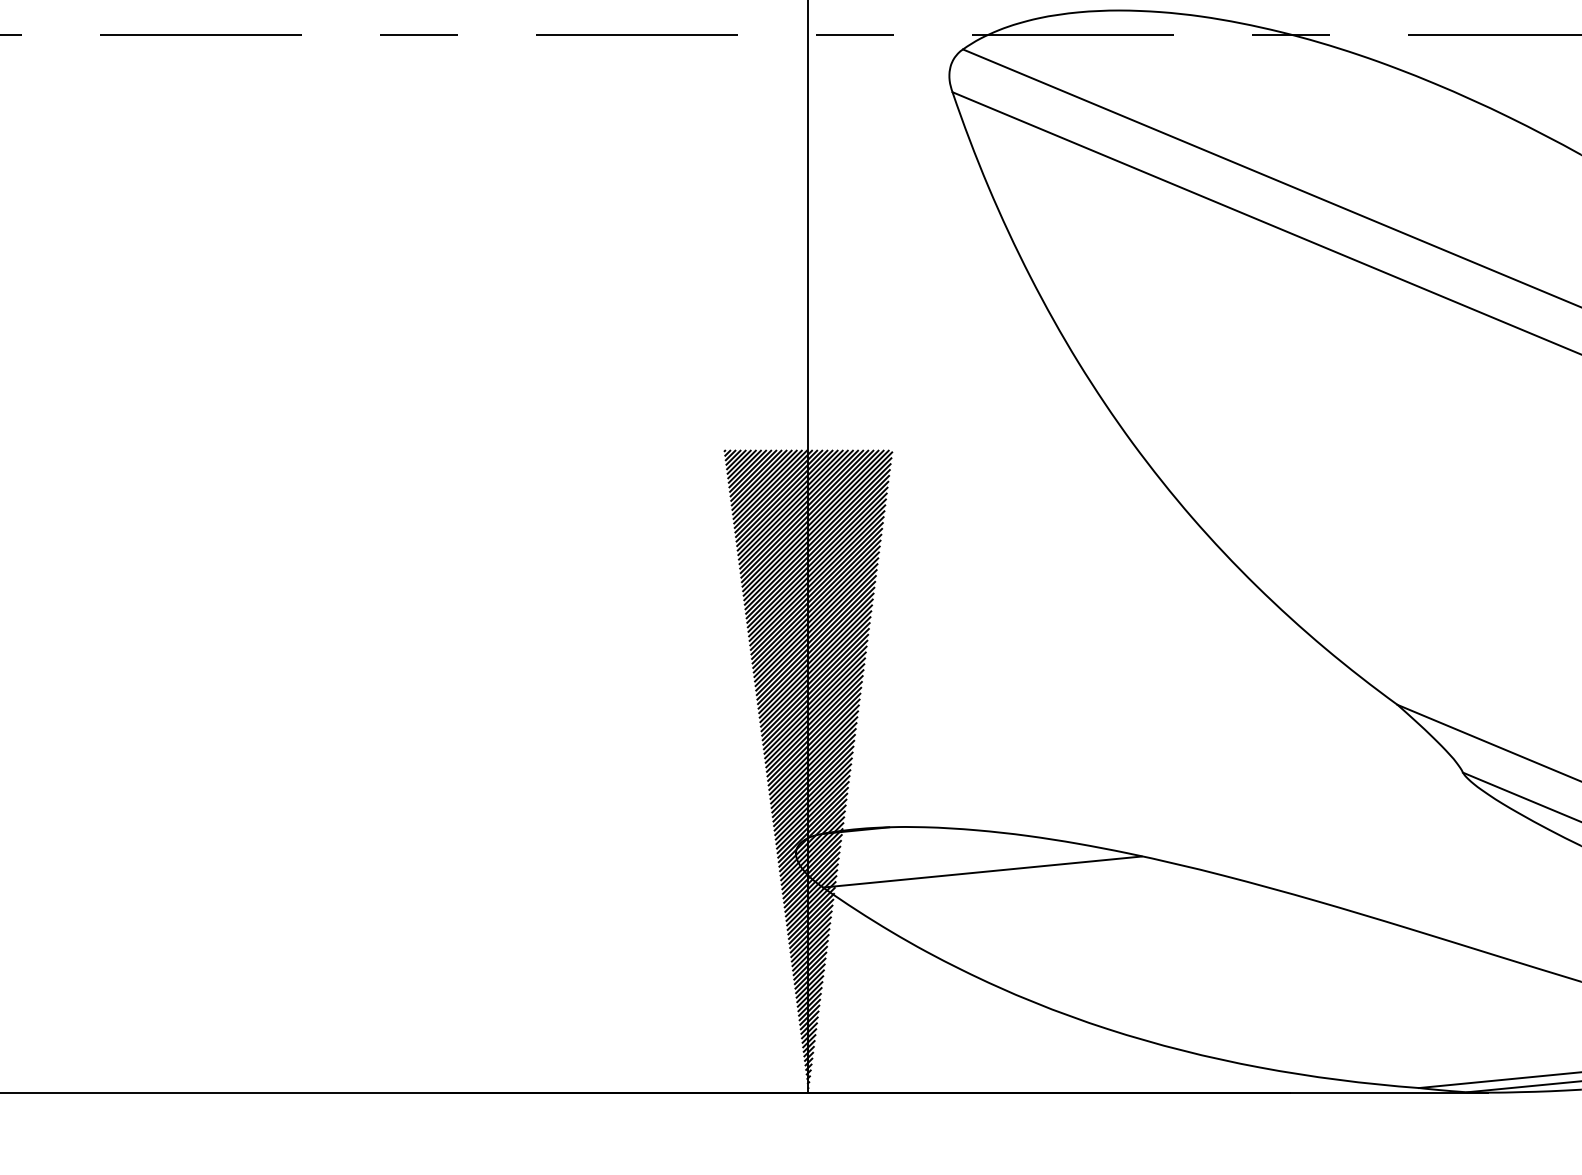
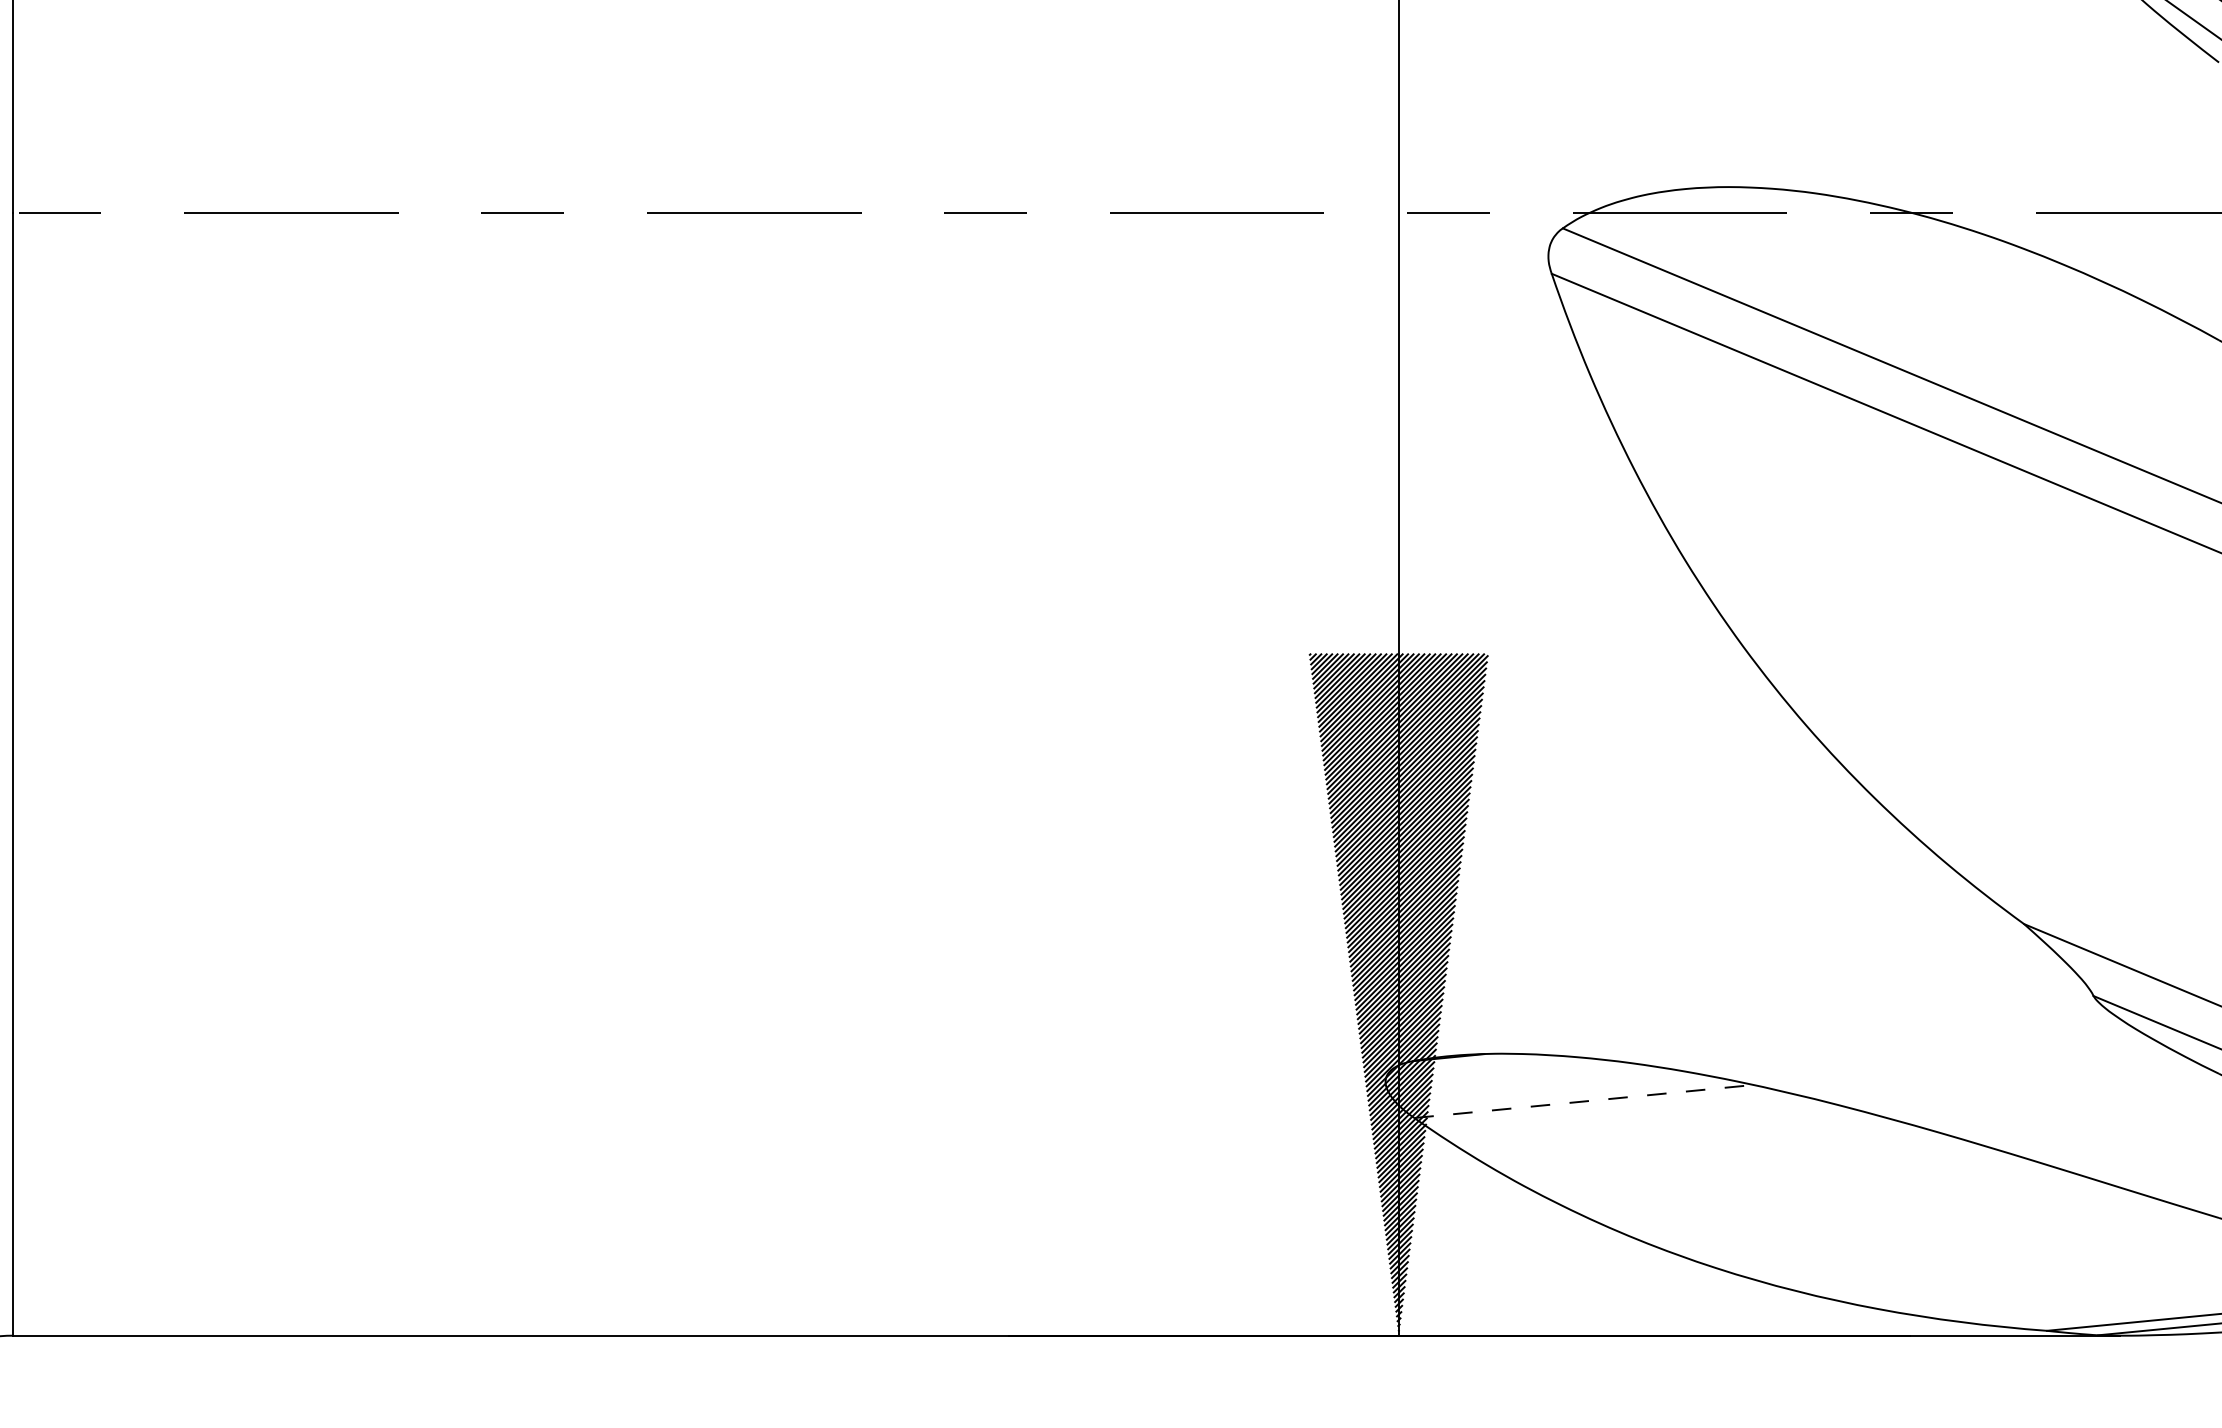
line: (982, 871) -> (1583, 1101), solid -> dashed

